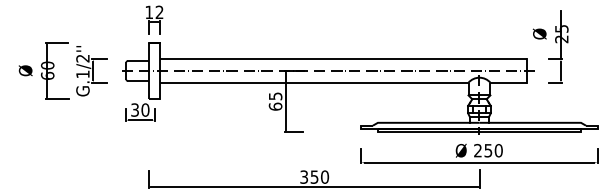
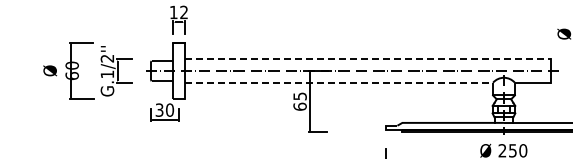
line: (343, 59) -> (368, 59), solid -> dashed
line: (314, 82) -> (339, 82), solid -> dashed

